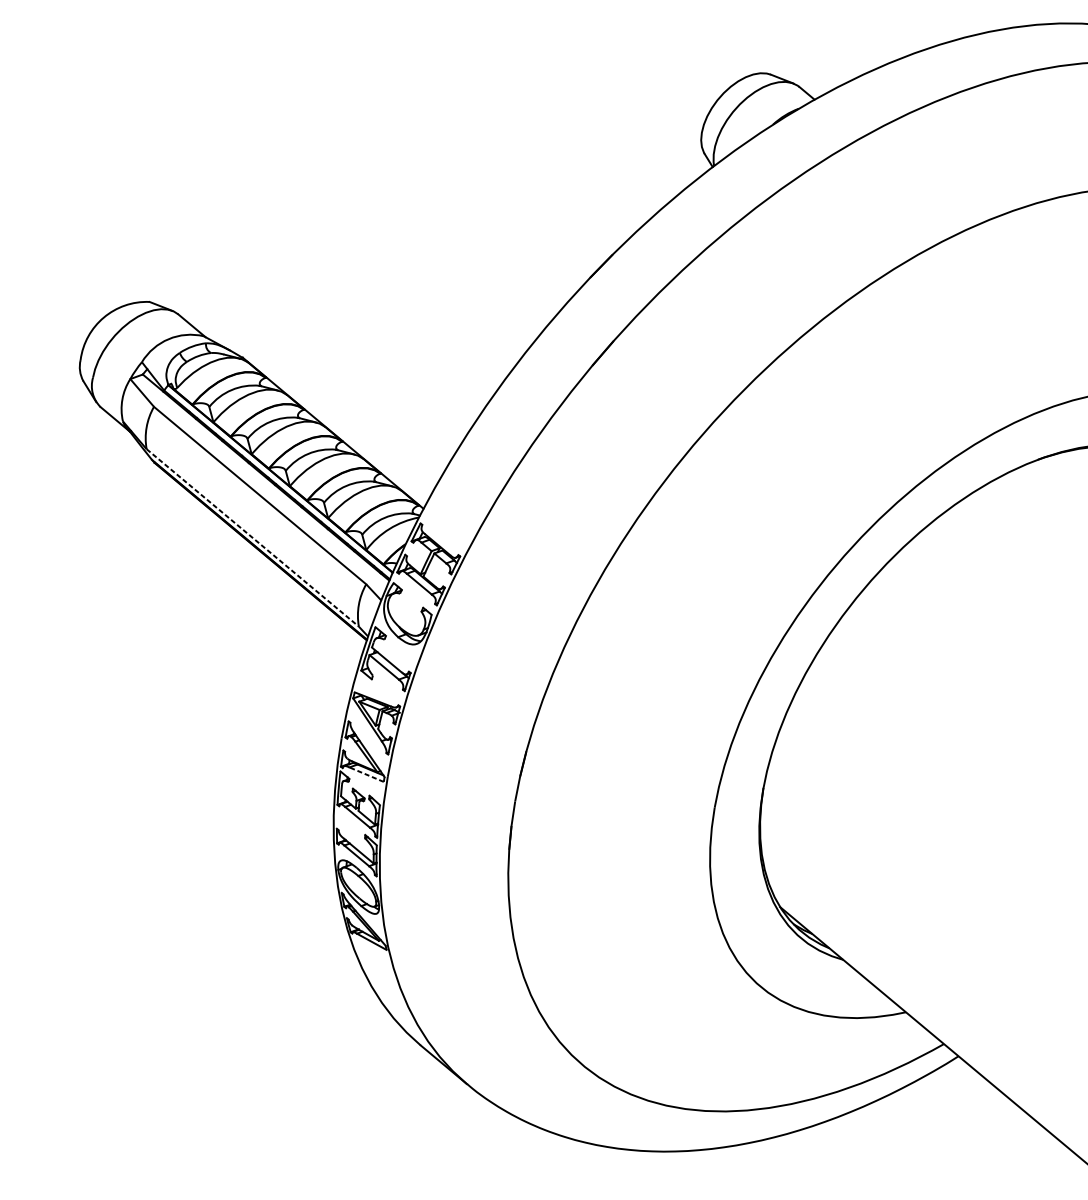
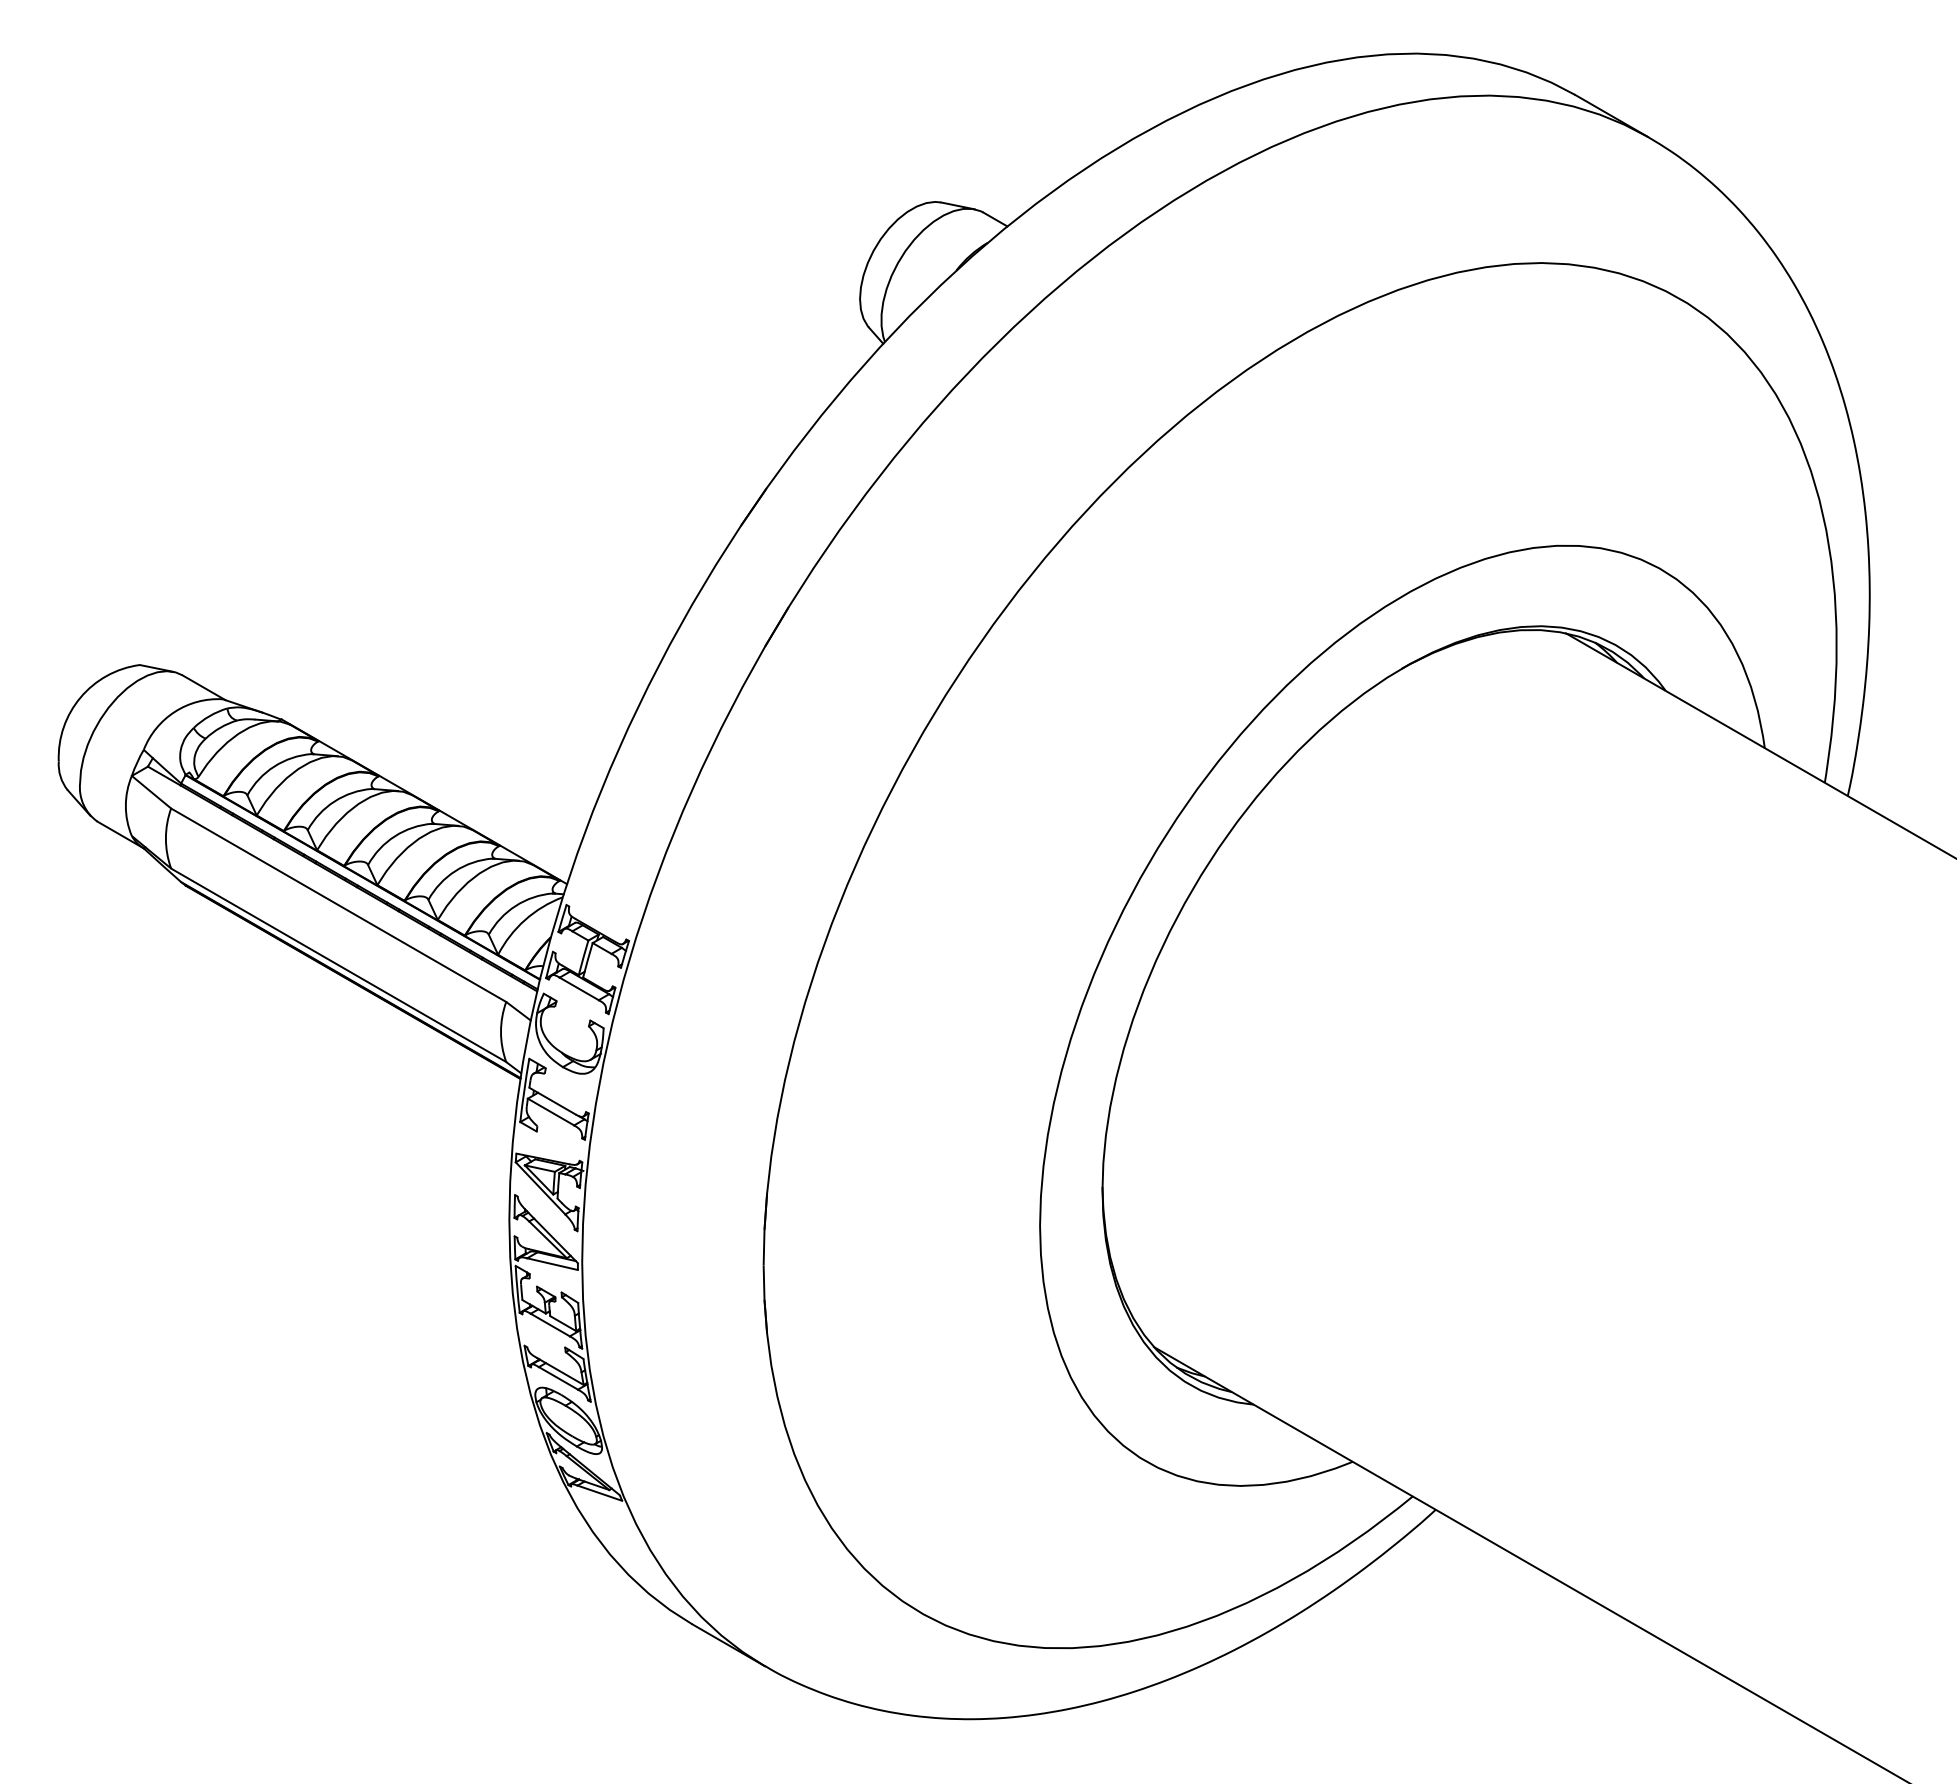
line: (253, 538) -> (339, 965), dashed -> solid
line: (366, 774) -> (552, 1264), dashed -> solid

